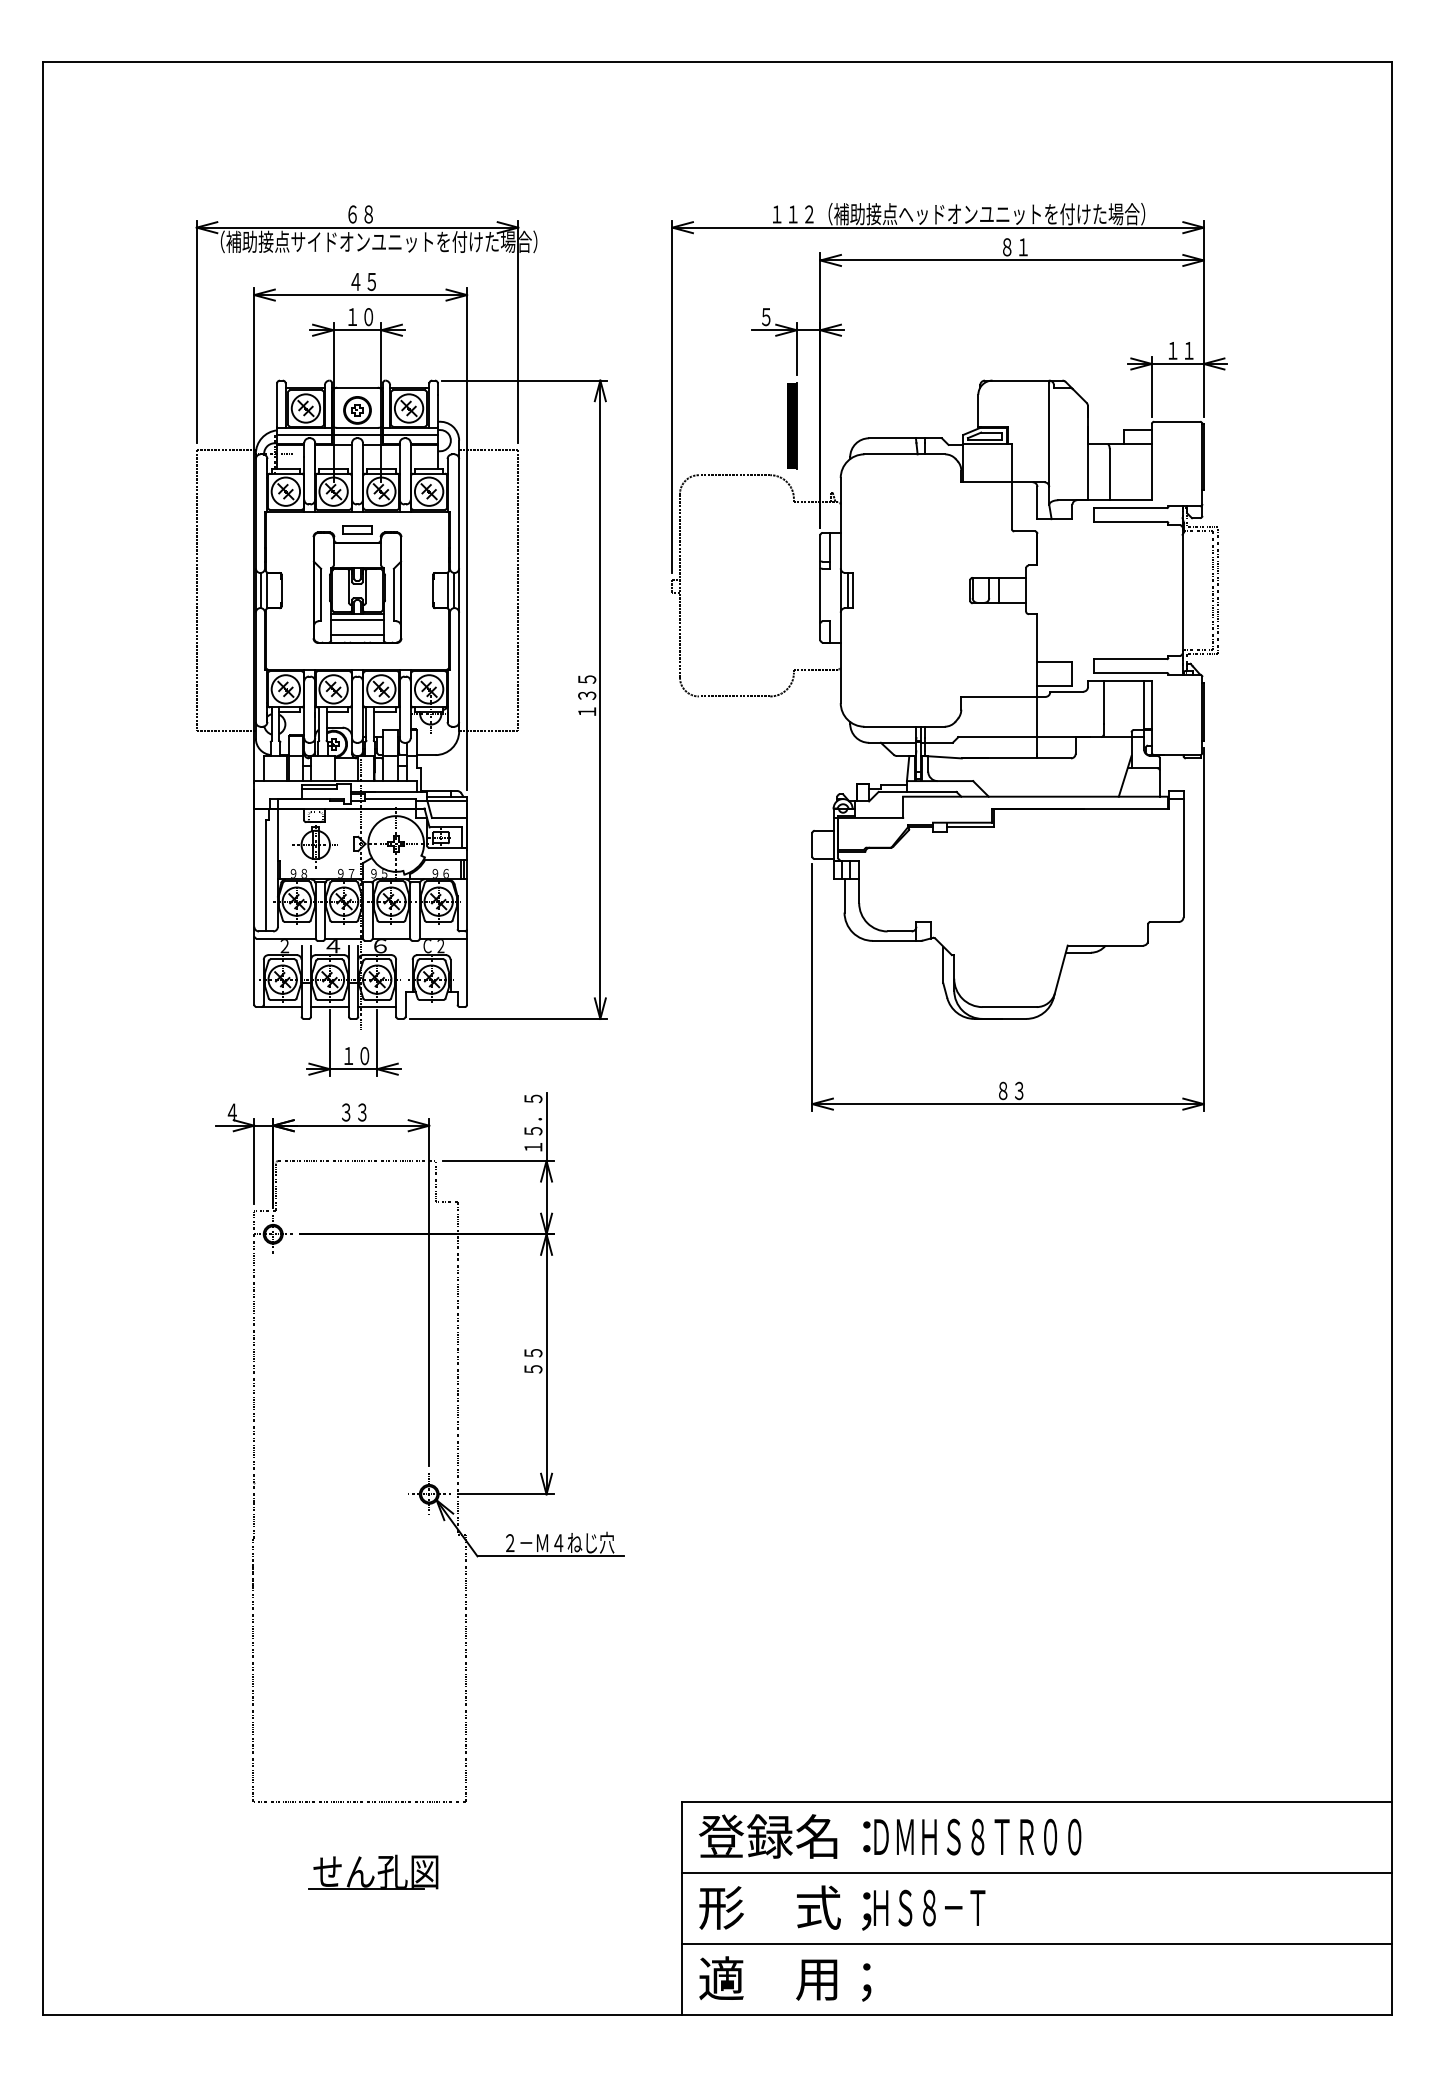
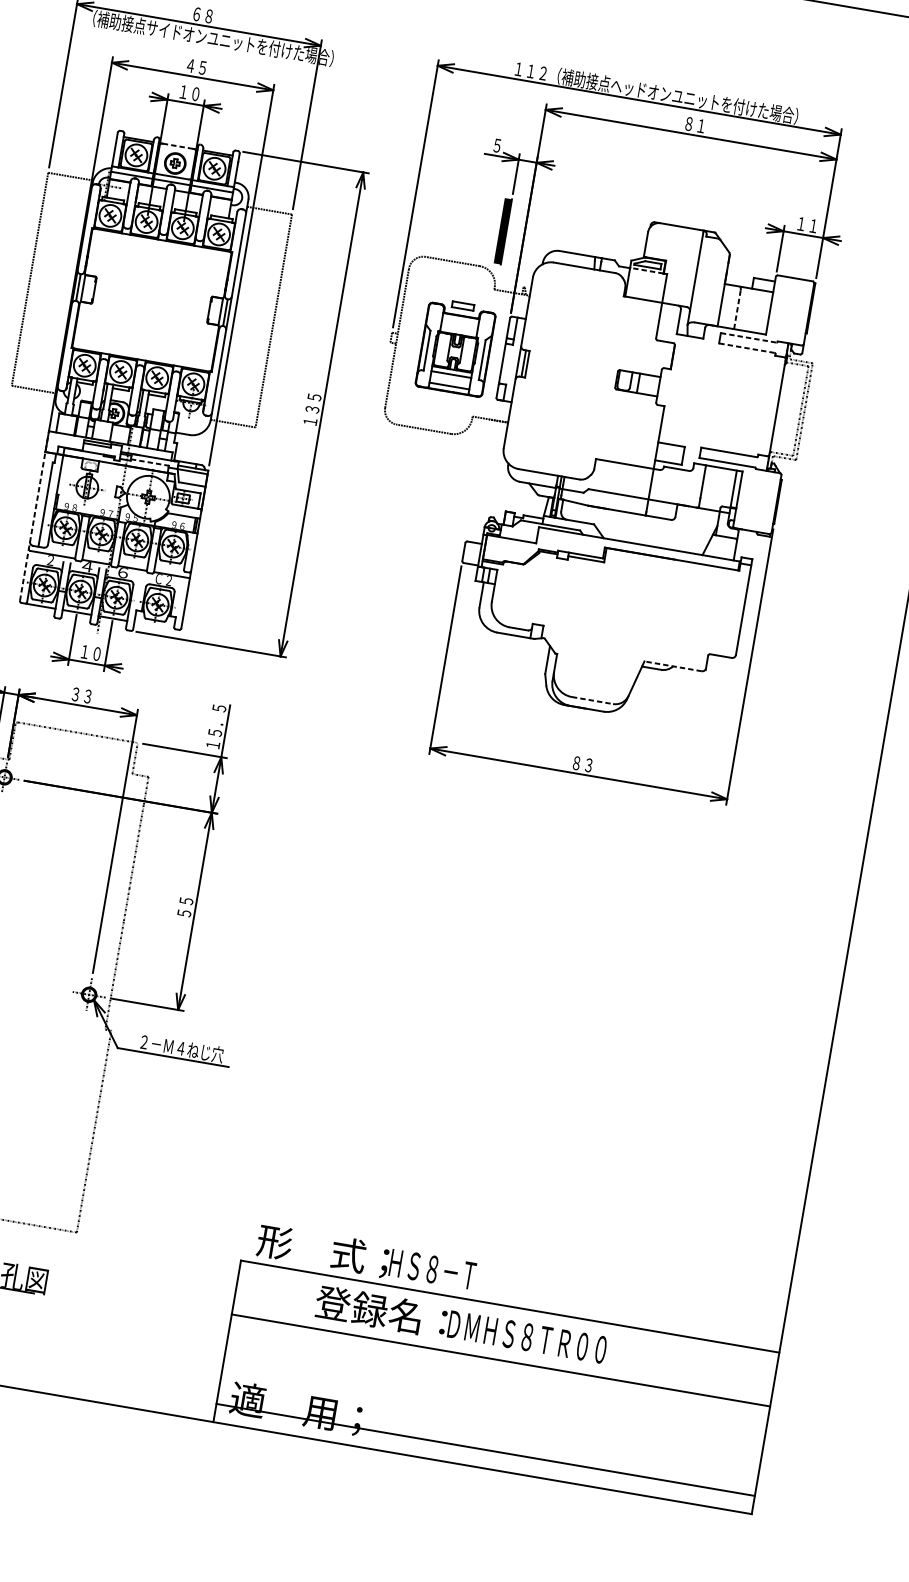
line: (358, 387) -> (179, 146), solid -> dashed
line: (985, 444) -> (647, 270), solid -> dashed
line: (1109, 474) -> (737, 309), solid -> dashed
line: (1130, 508) -> (748, 338), solid -> dashed
line: (1130, 521) -> (747, 347), solid -> dashed
part: (357, 584) -> (456, 347), moved
line: (390, 799) -> (149, 462), solid -> dashed
line: (254, 897) -> (34, 519), solid -> dashed
line: (1105, 945) -> (673, 666), solid -> dashed
line: (1010, 1007) -> (593, 700), solid -> dashed
text: (890, 1836) -> (461, 1325), moved
text: (842, 1907) -> (366, 1257), moved
line: (1036, 1943) -> (485, 1449), moved

